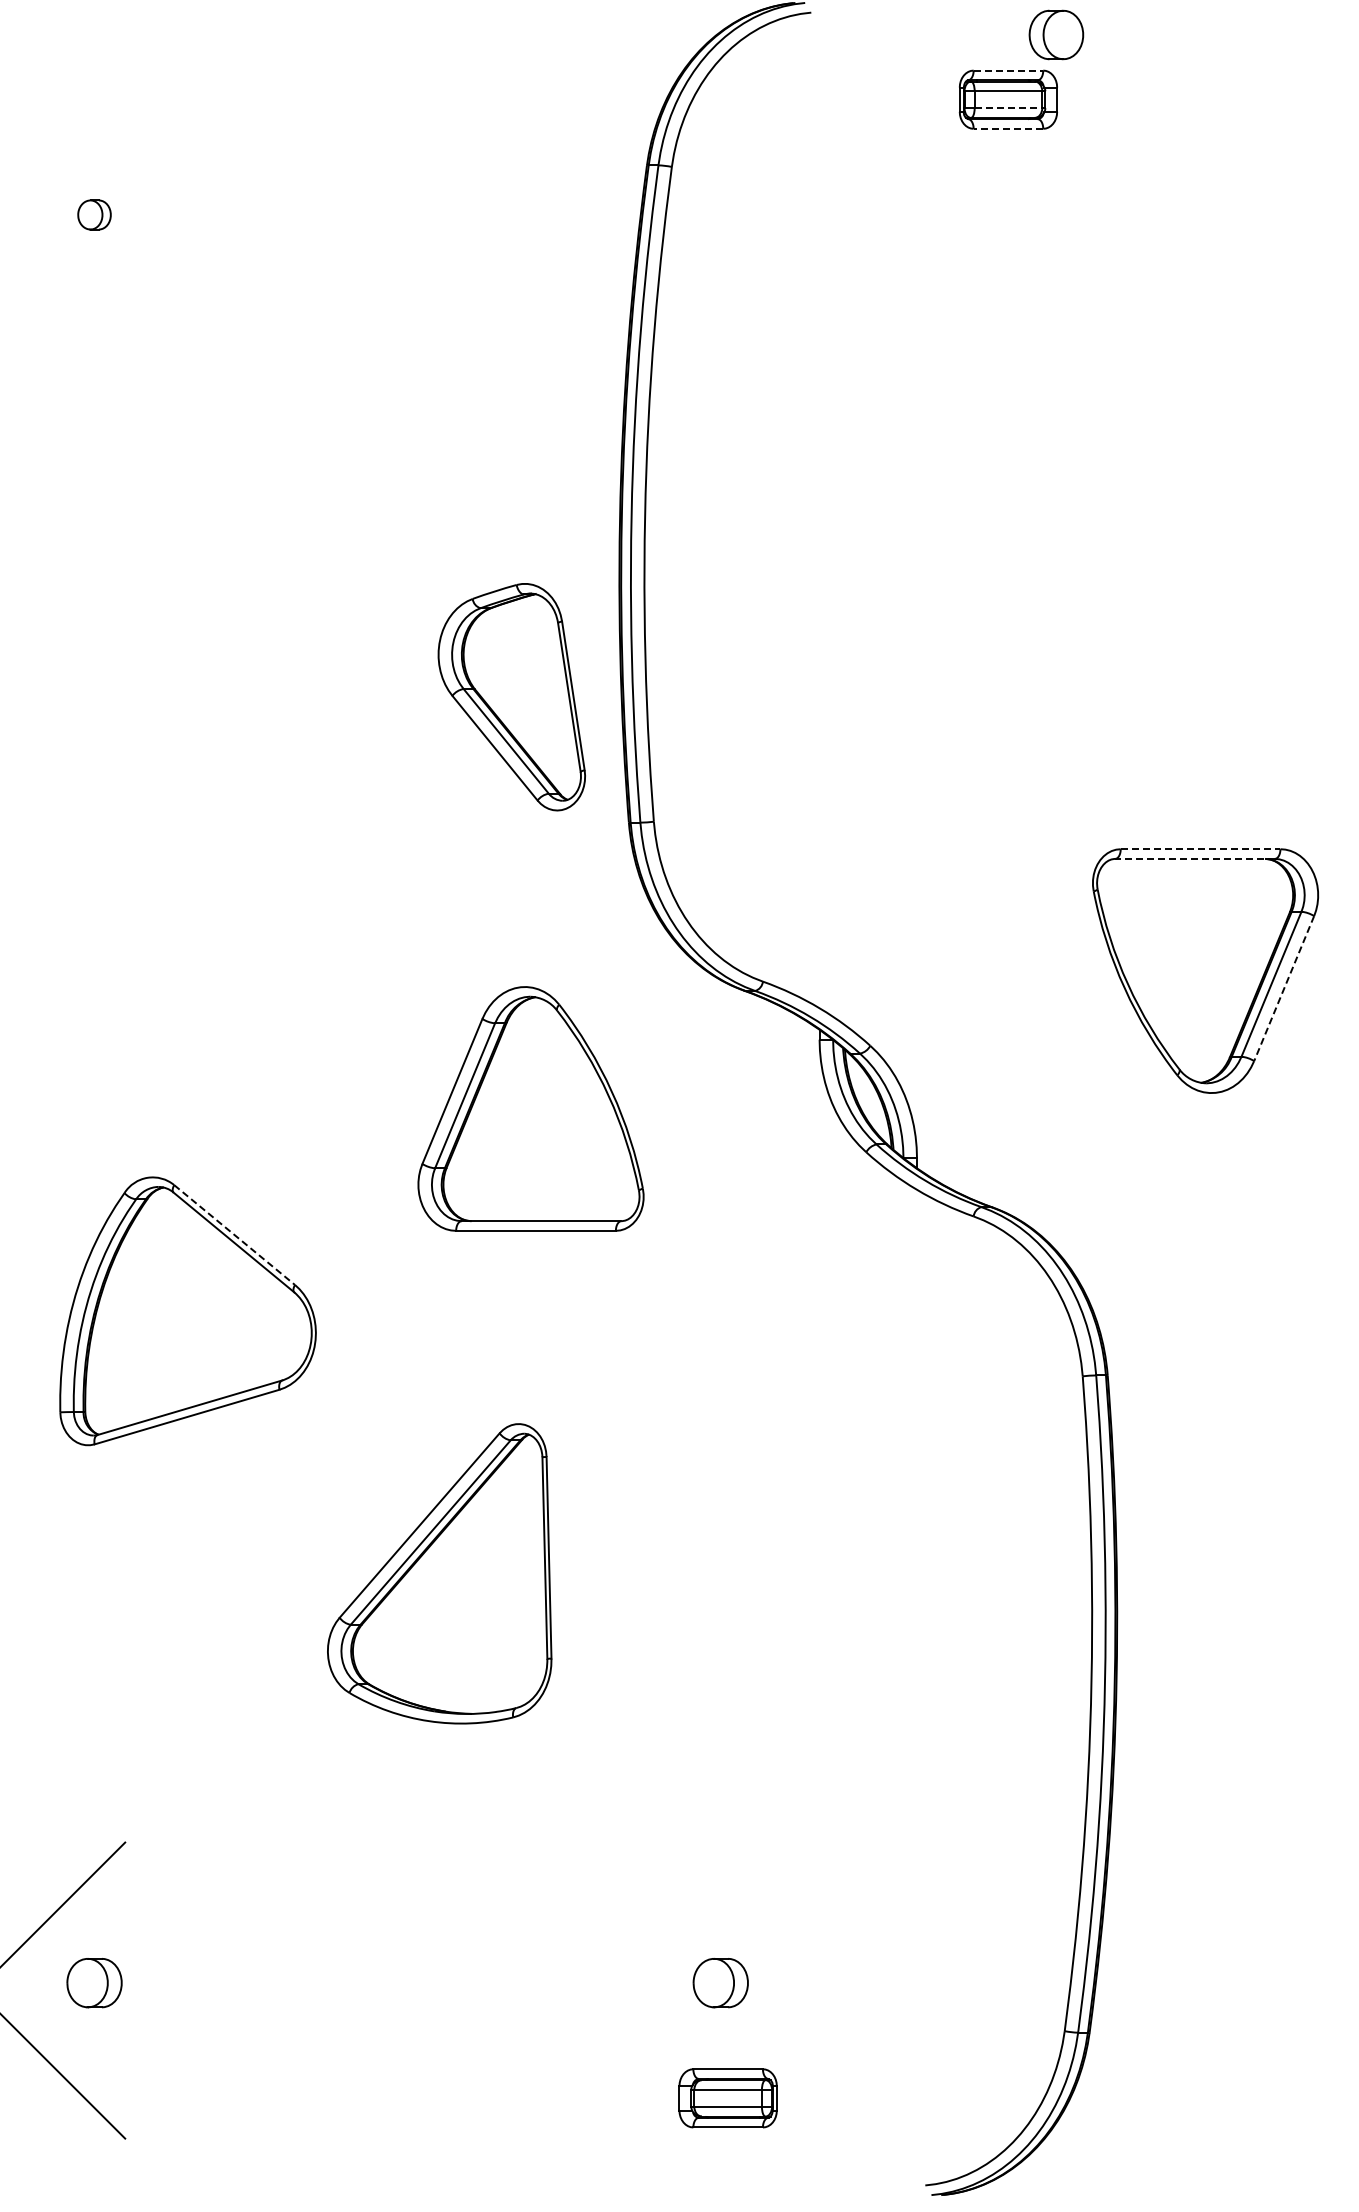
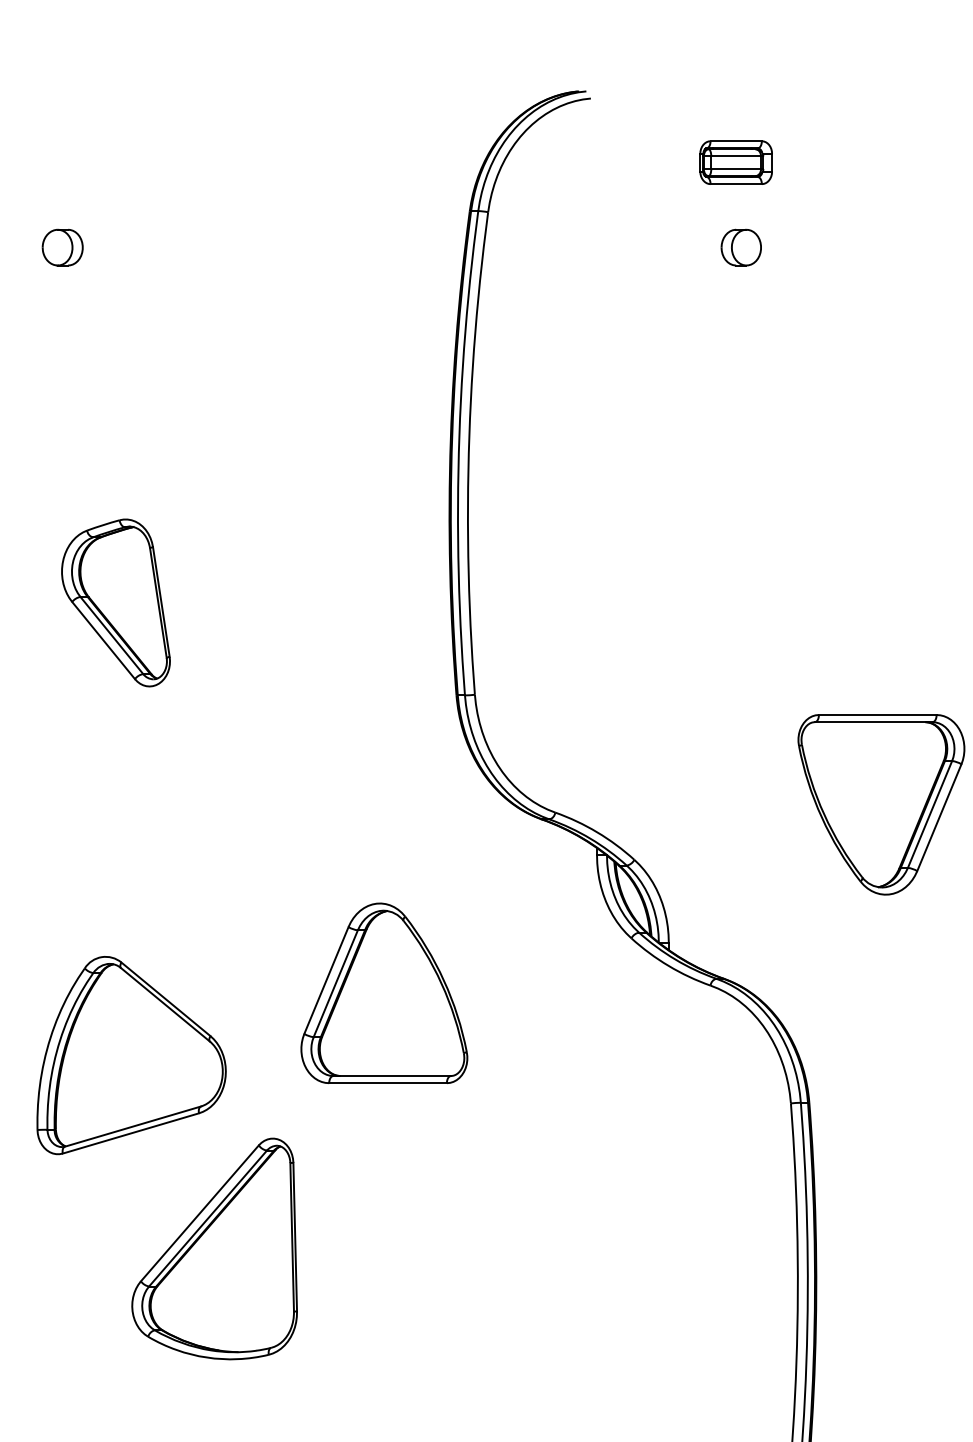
part: (1056, 34) -> (741, 247), moved
line: (1008, 70) -> (736, 141), dashed -> solid
line: (1008, 108) -> (736, 169), dashed -> solid
line: (1008, 128) -> (736, 183), dashed -> solid
part: (94, 214) -> (62, 247), size x1.67
part: (511, 697) -> (115, 603), moved
line: (1200, 849) -> (877, 715), dashed -> solid
line: (1195, 858) -> (874, 721), dashed -> solid
line: (1283, 989) -> (938, 818), dashed -> solid
part: (530, 1108) -> (383, 993), moved
line: (234, 1235) -> (165, 999), dashed -> solid
part: (439, 1573) -> (214, 1248), moved

